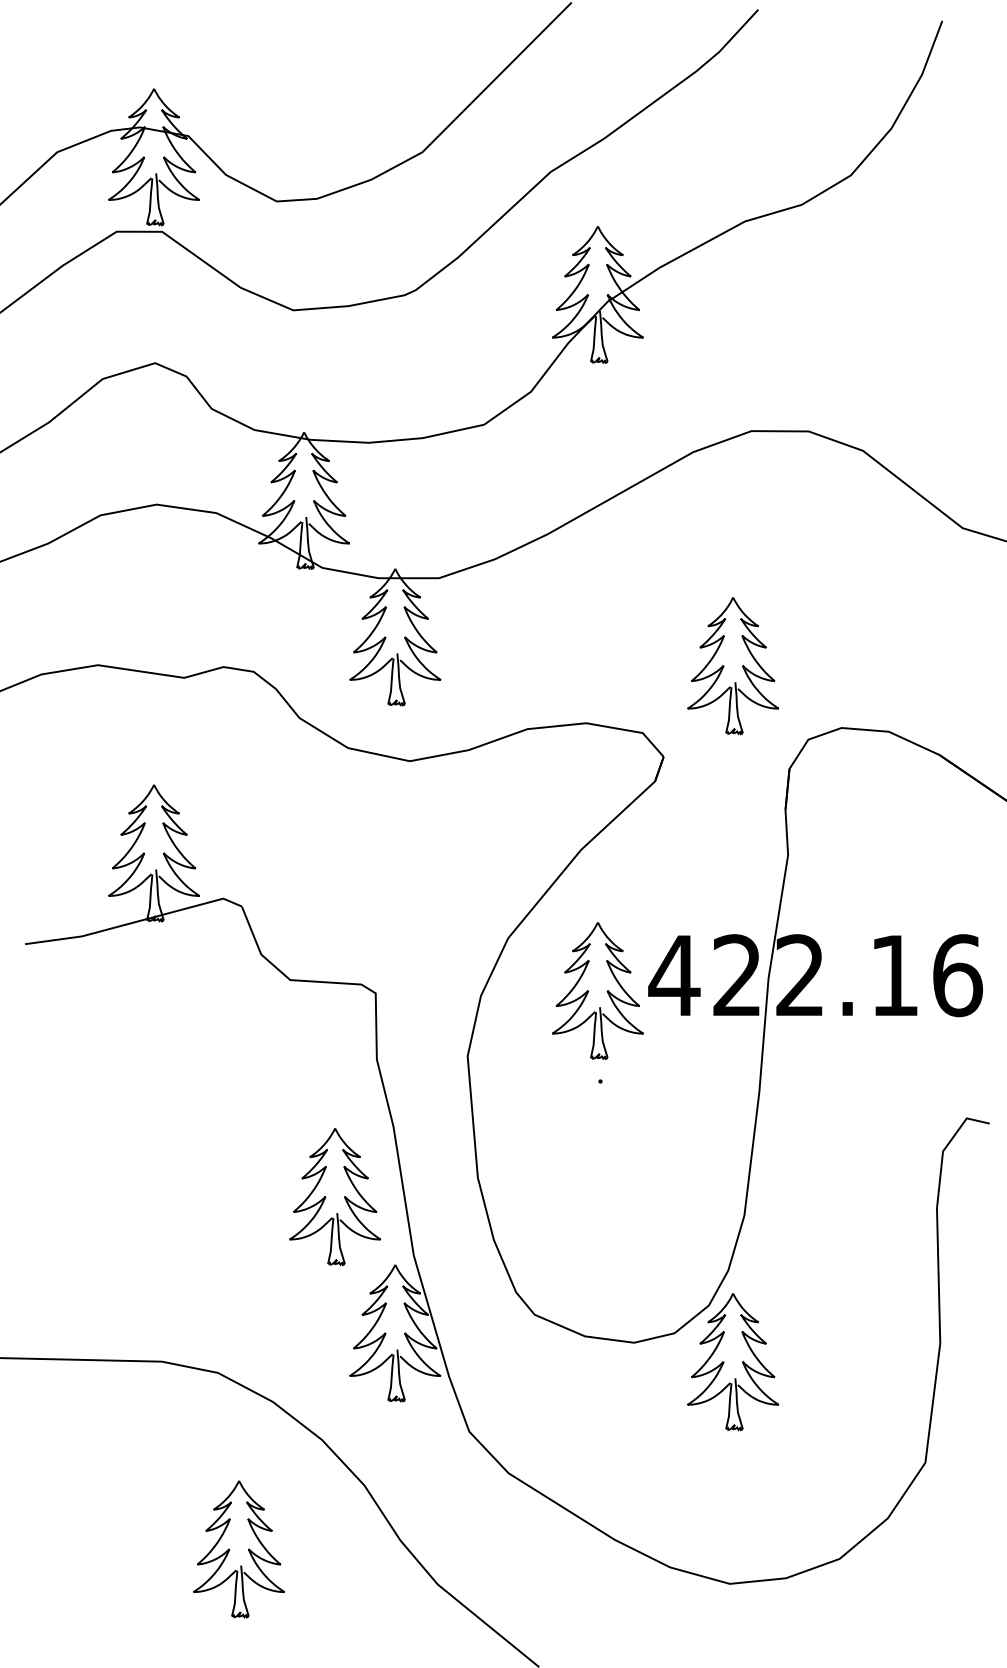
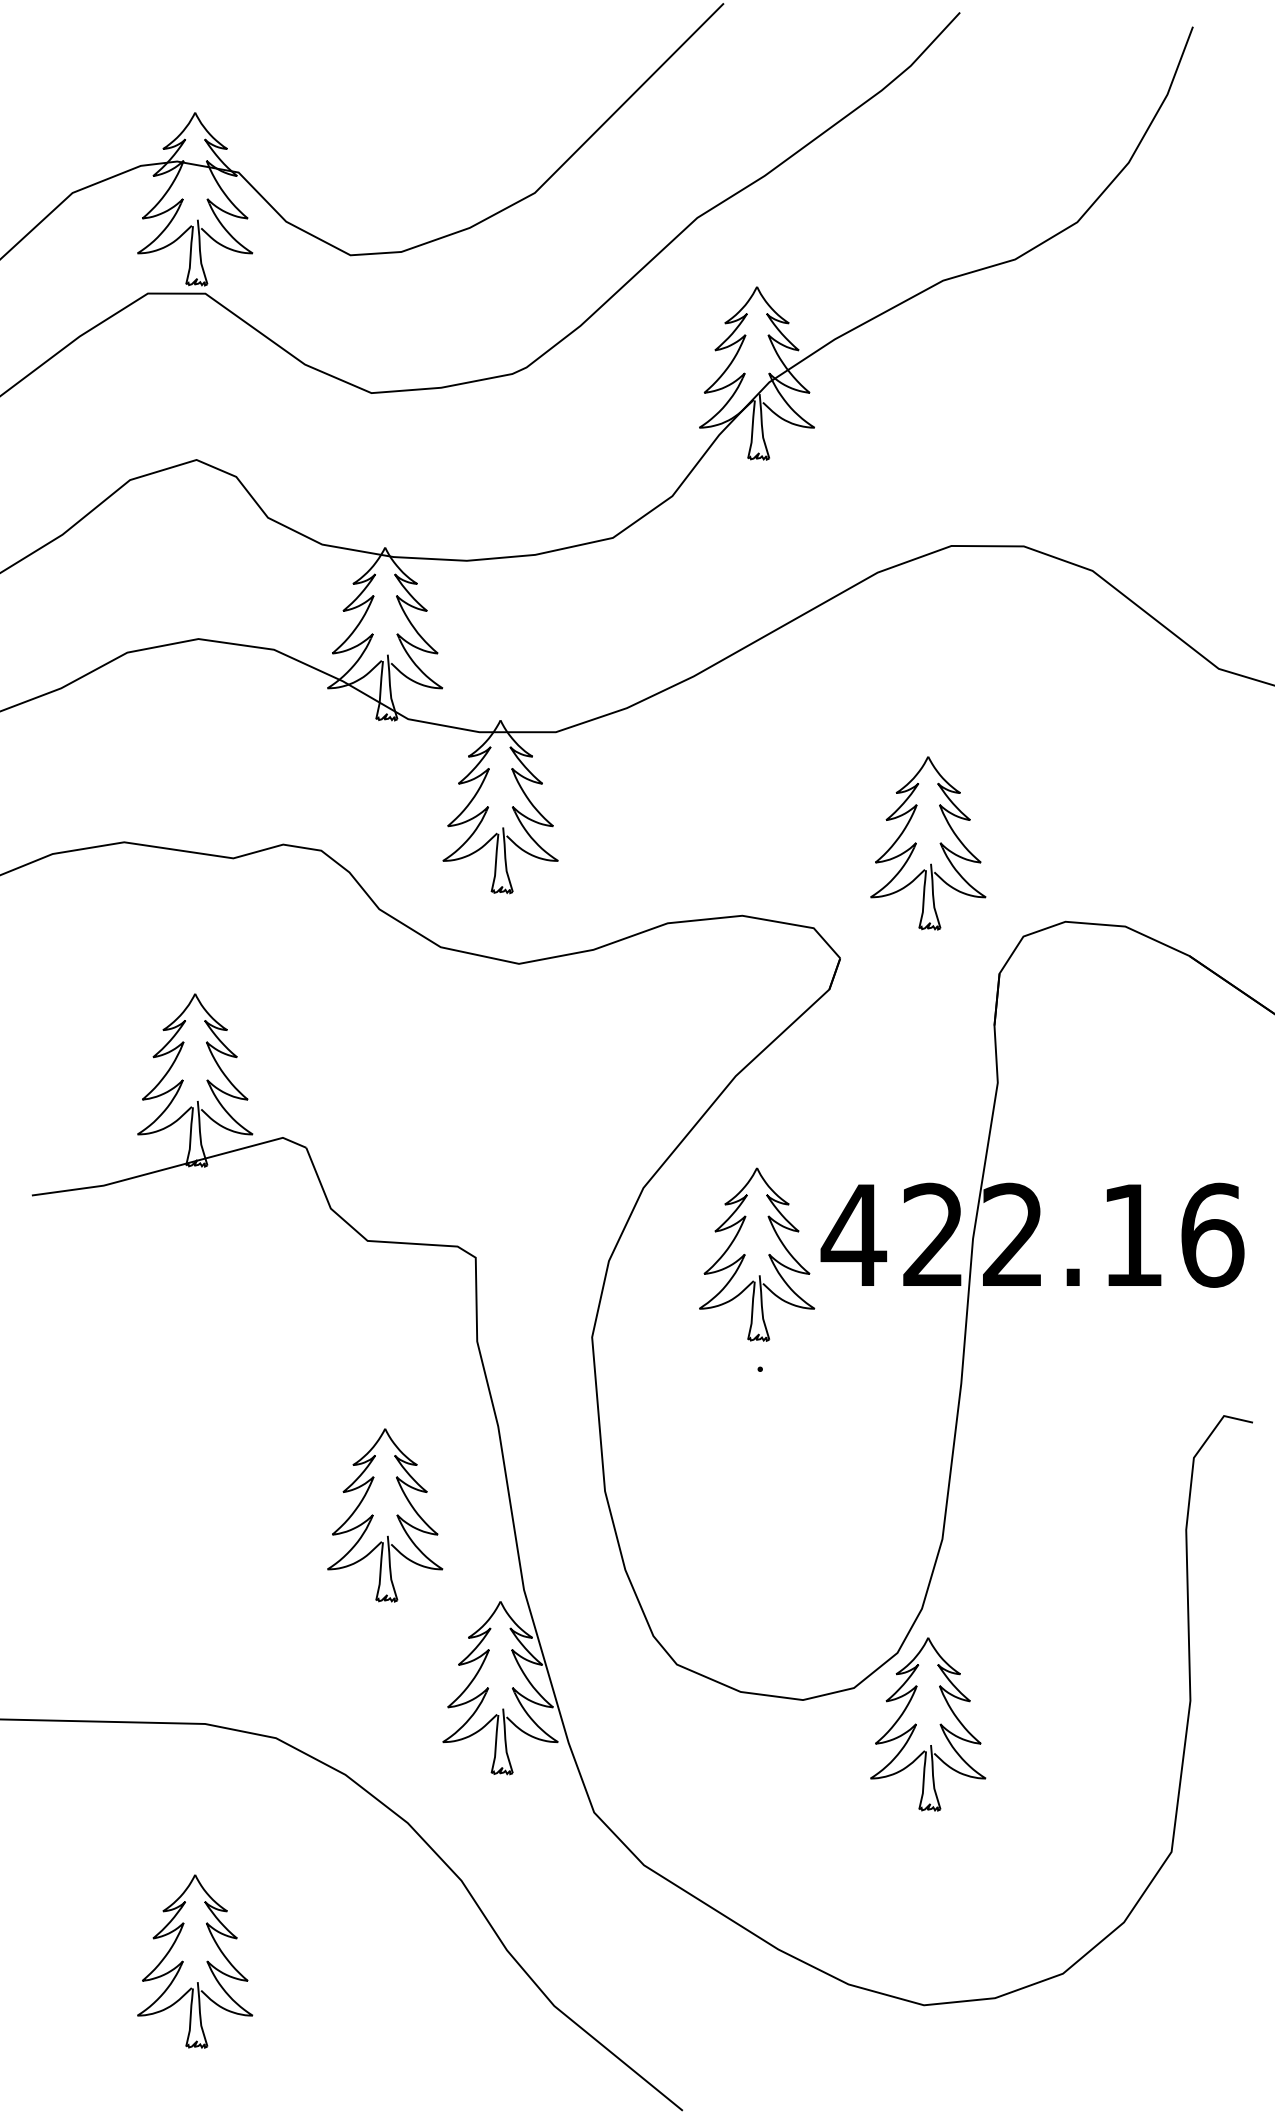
part: (334, 1196) -> (384, 1514), moved
part: (238, 1549) -> (194, 1961), moved

